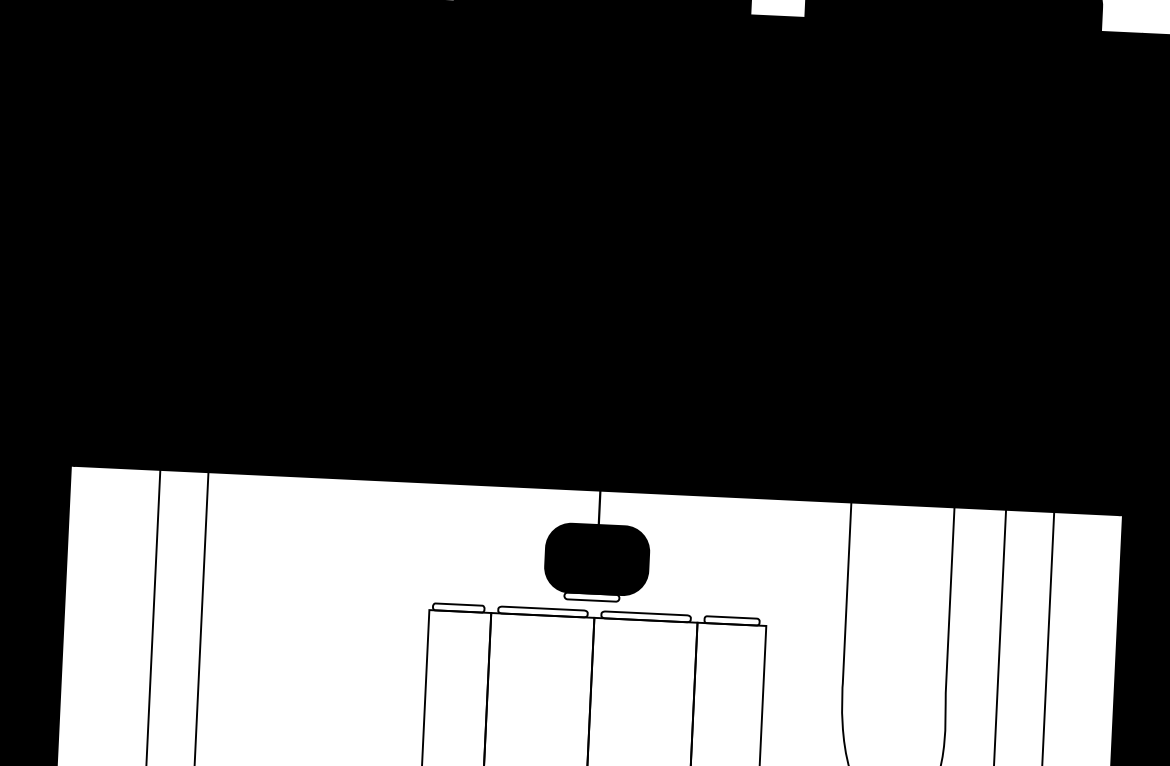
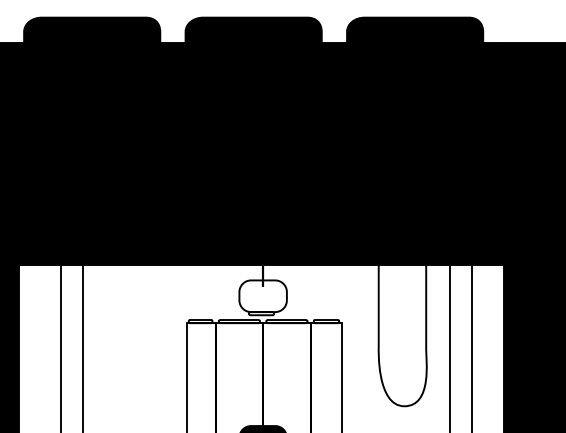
fill: (595, 559) -> (262, 296), removed

